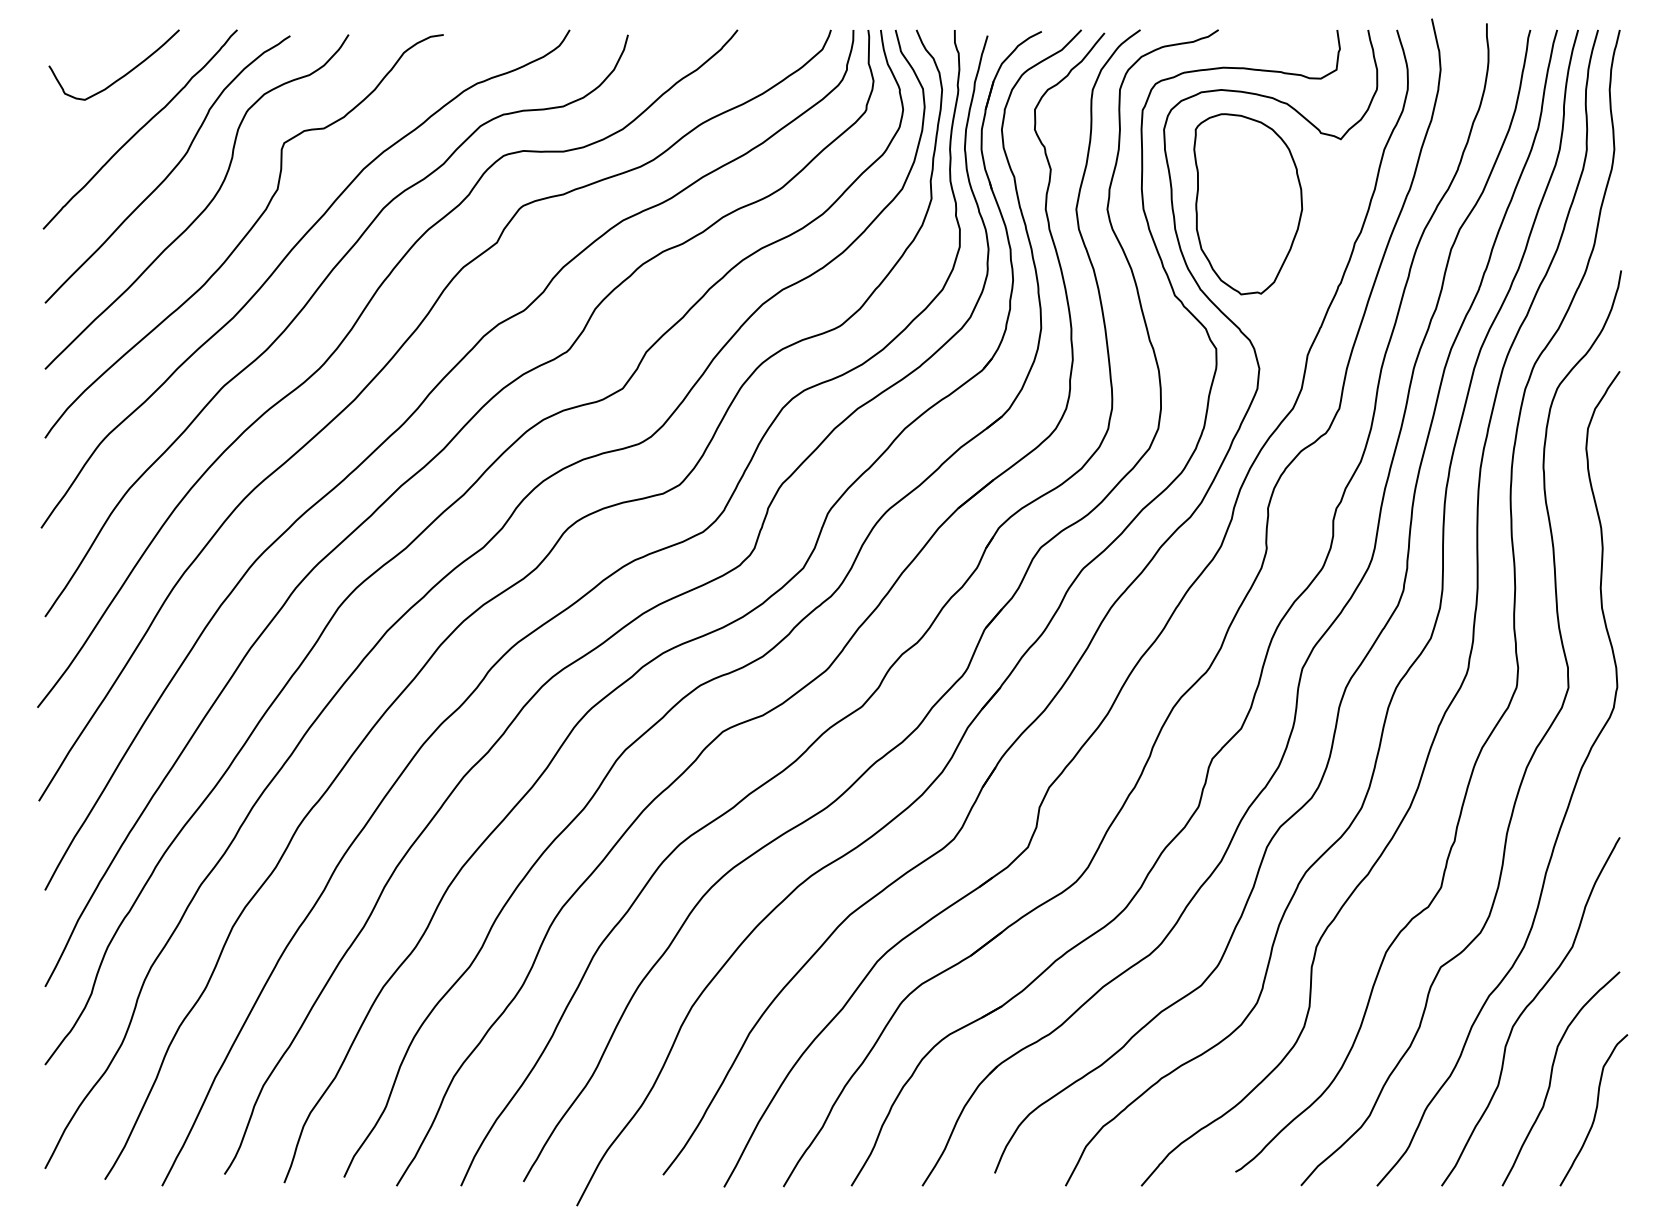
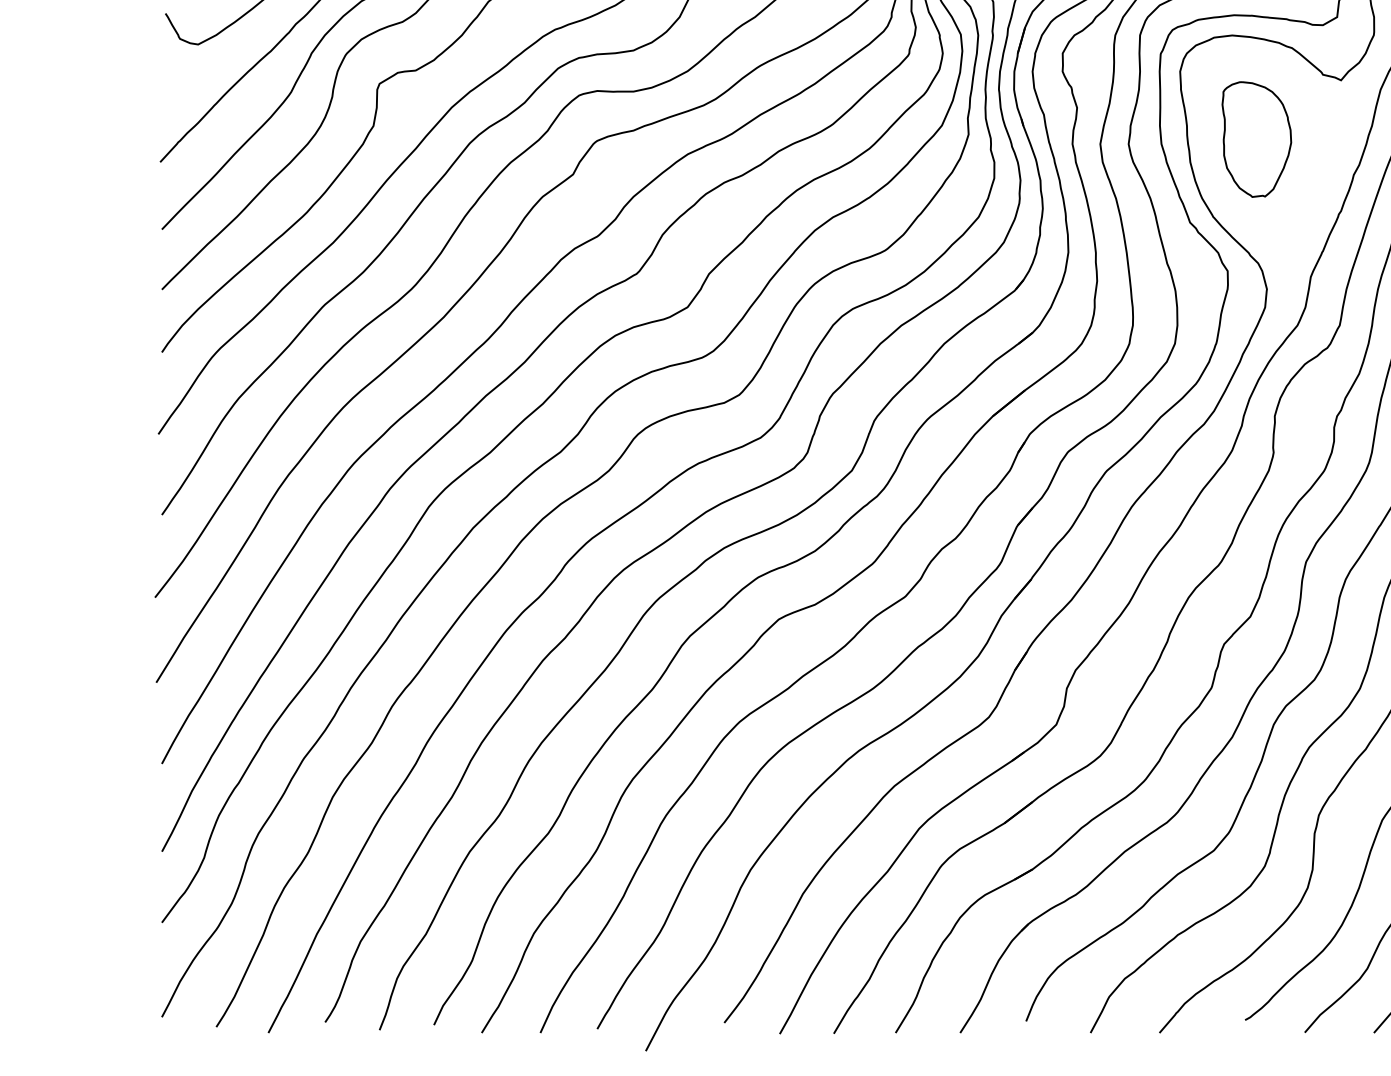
part: (1248, 204) -> (1257, 139), size x0.7

